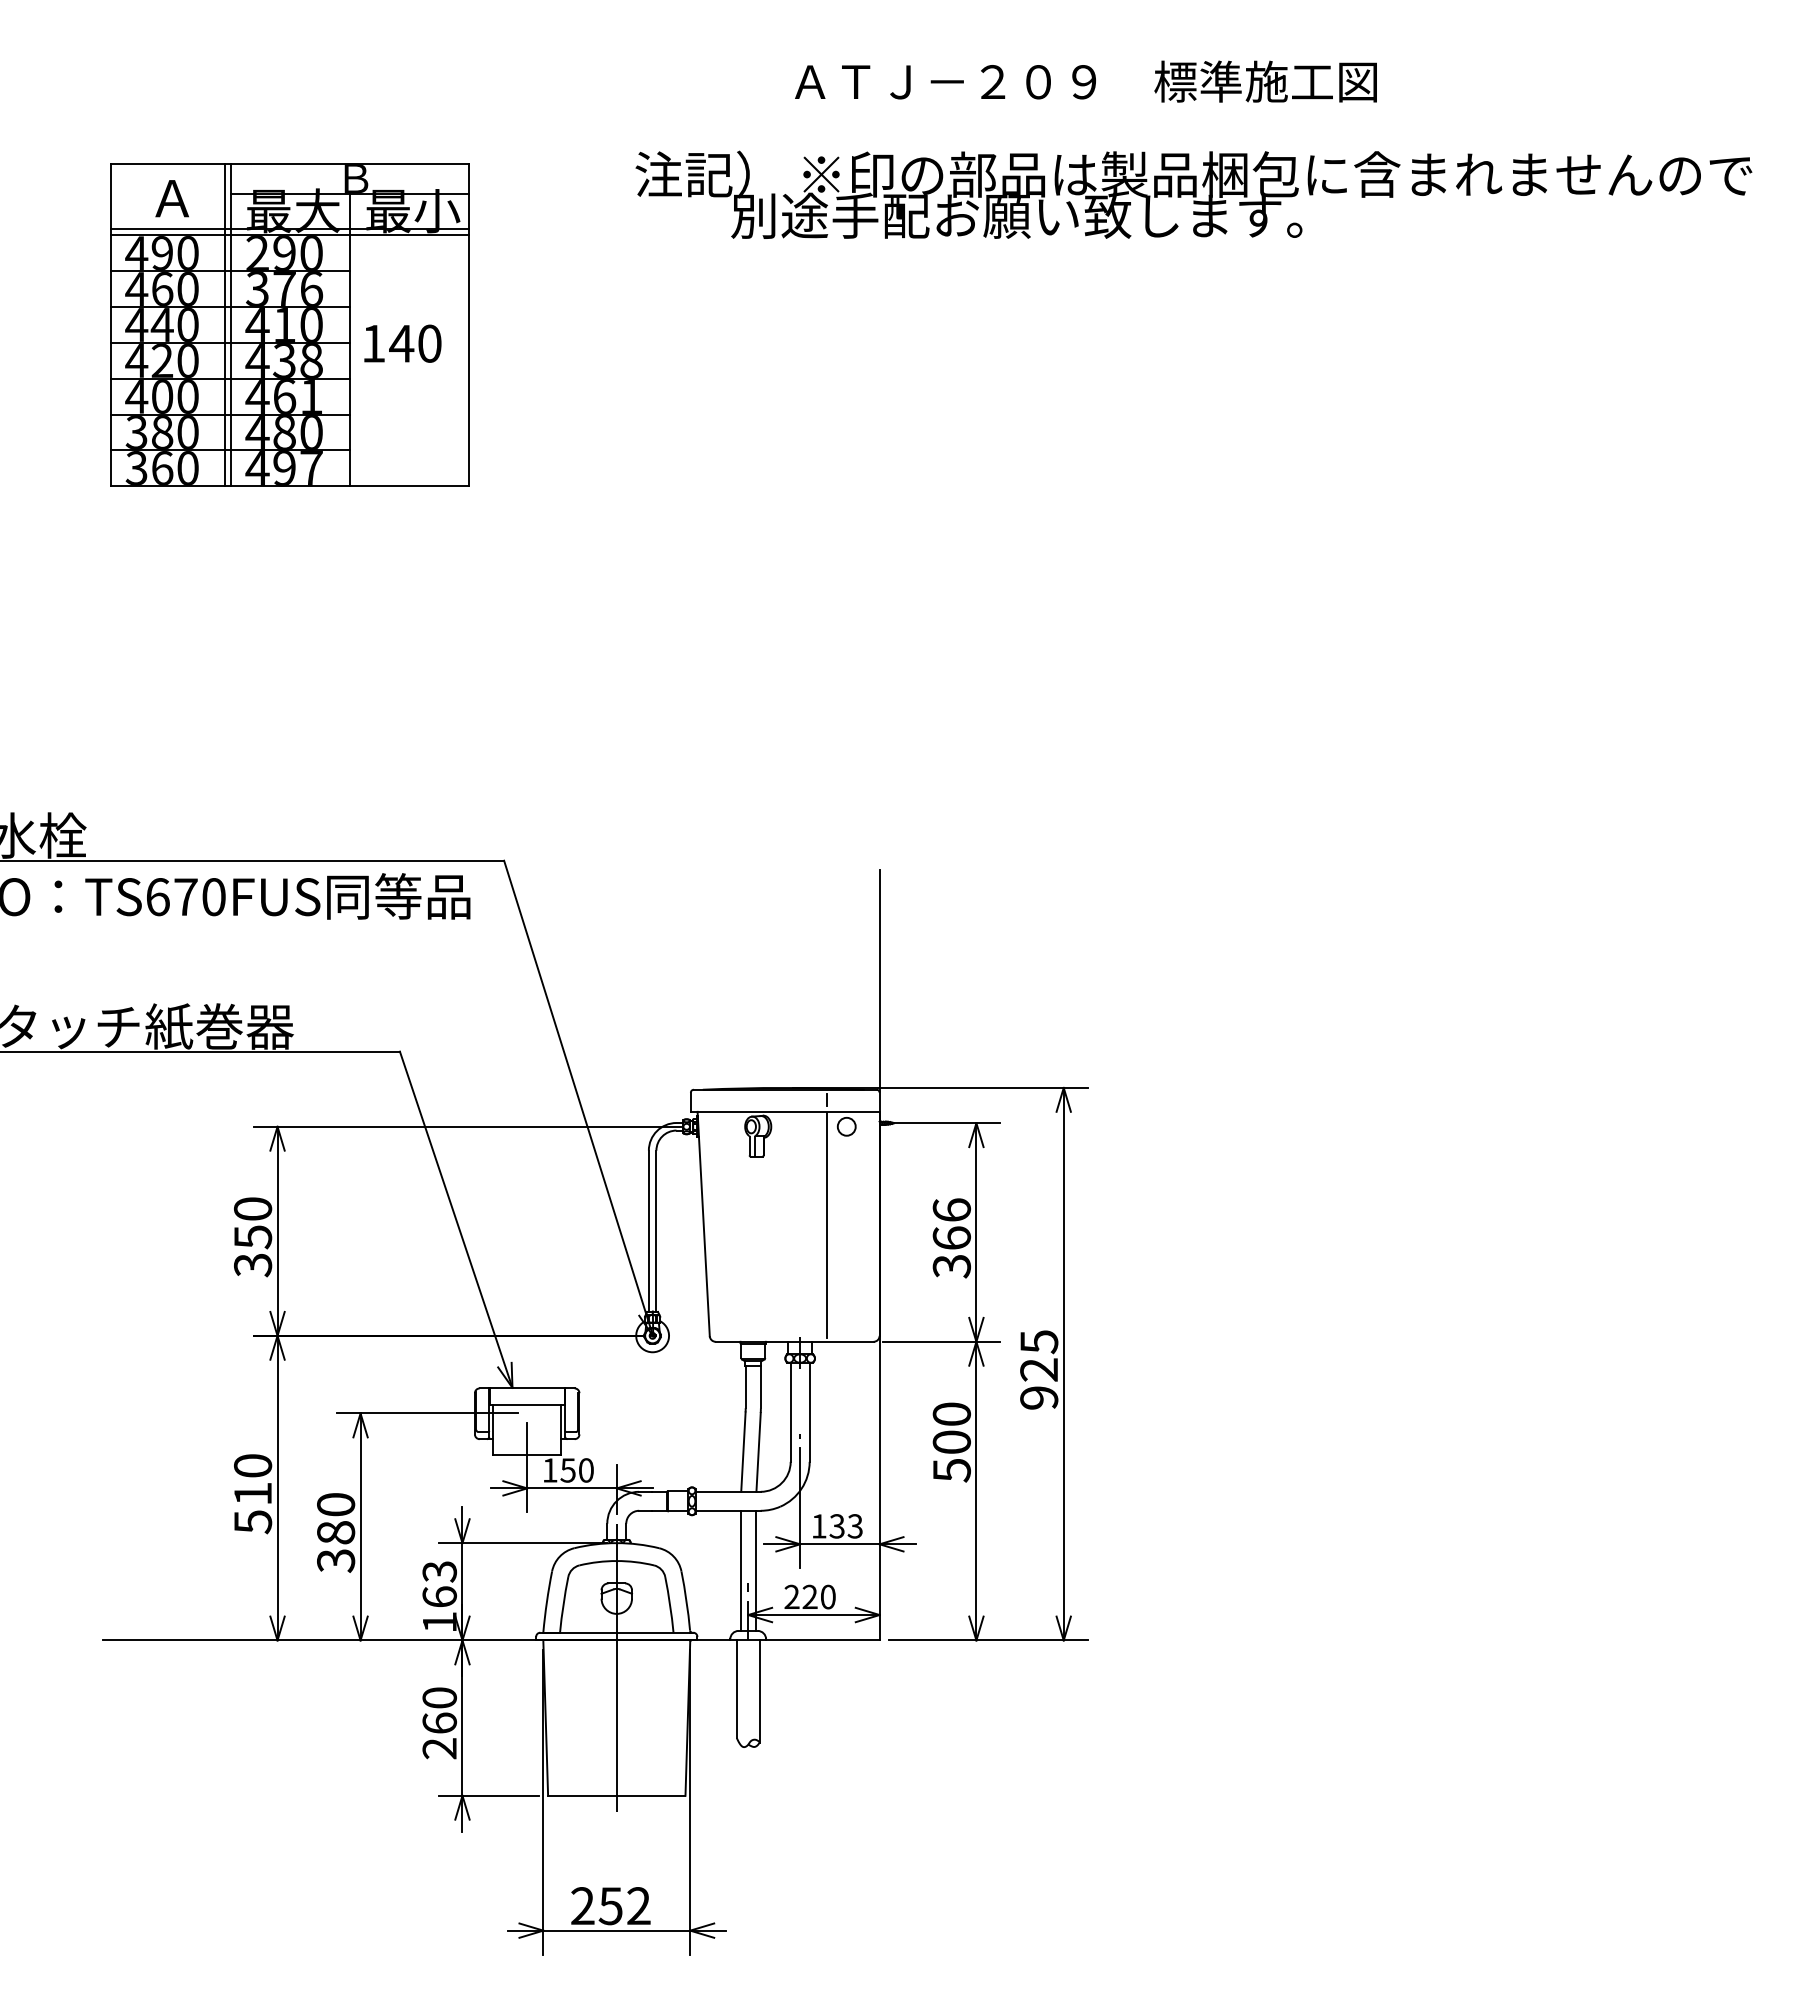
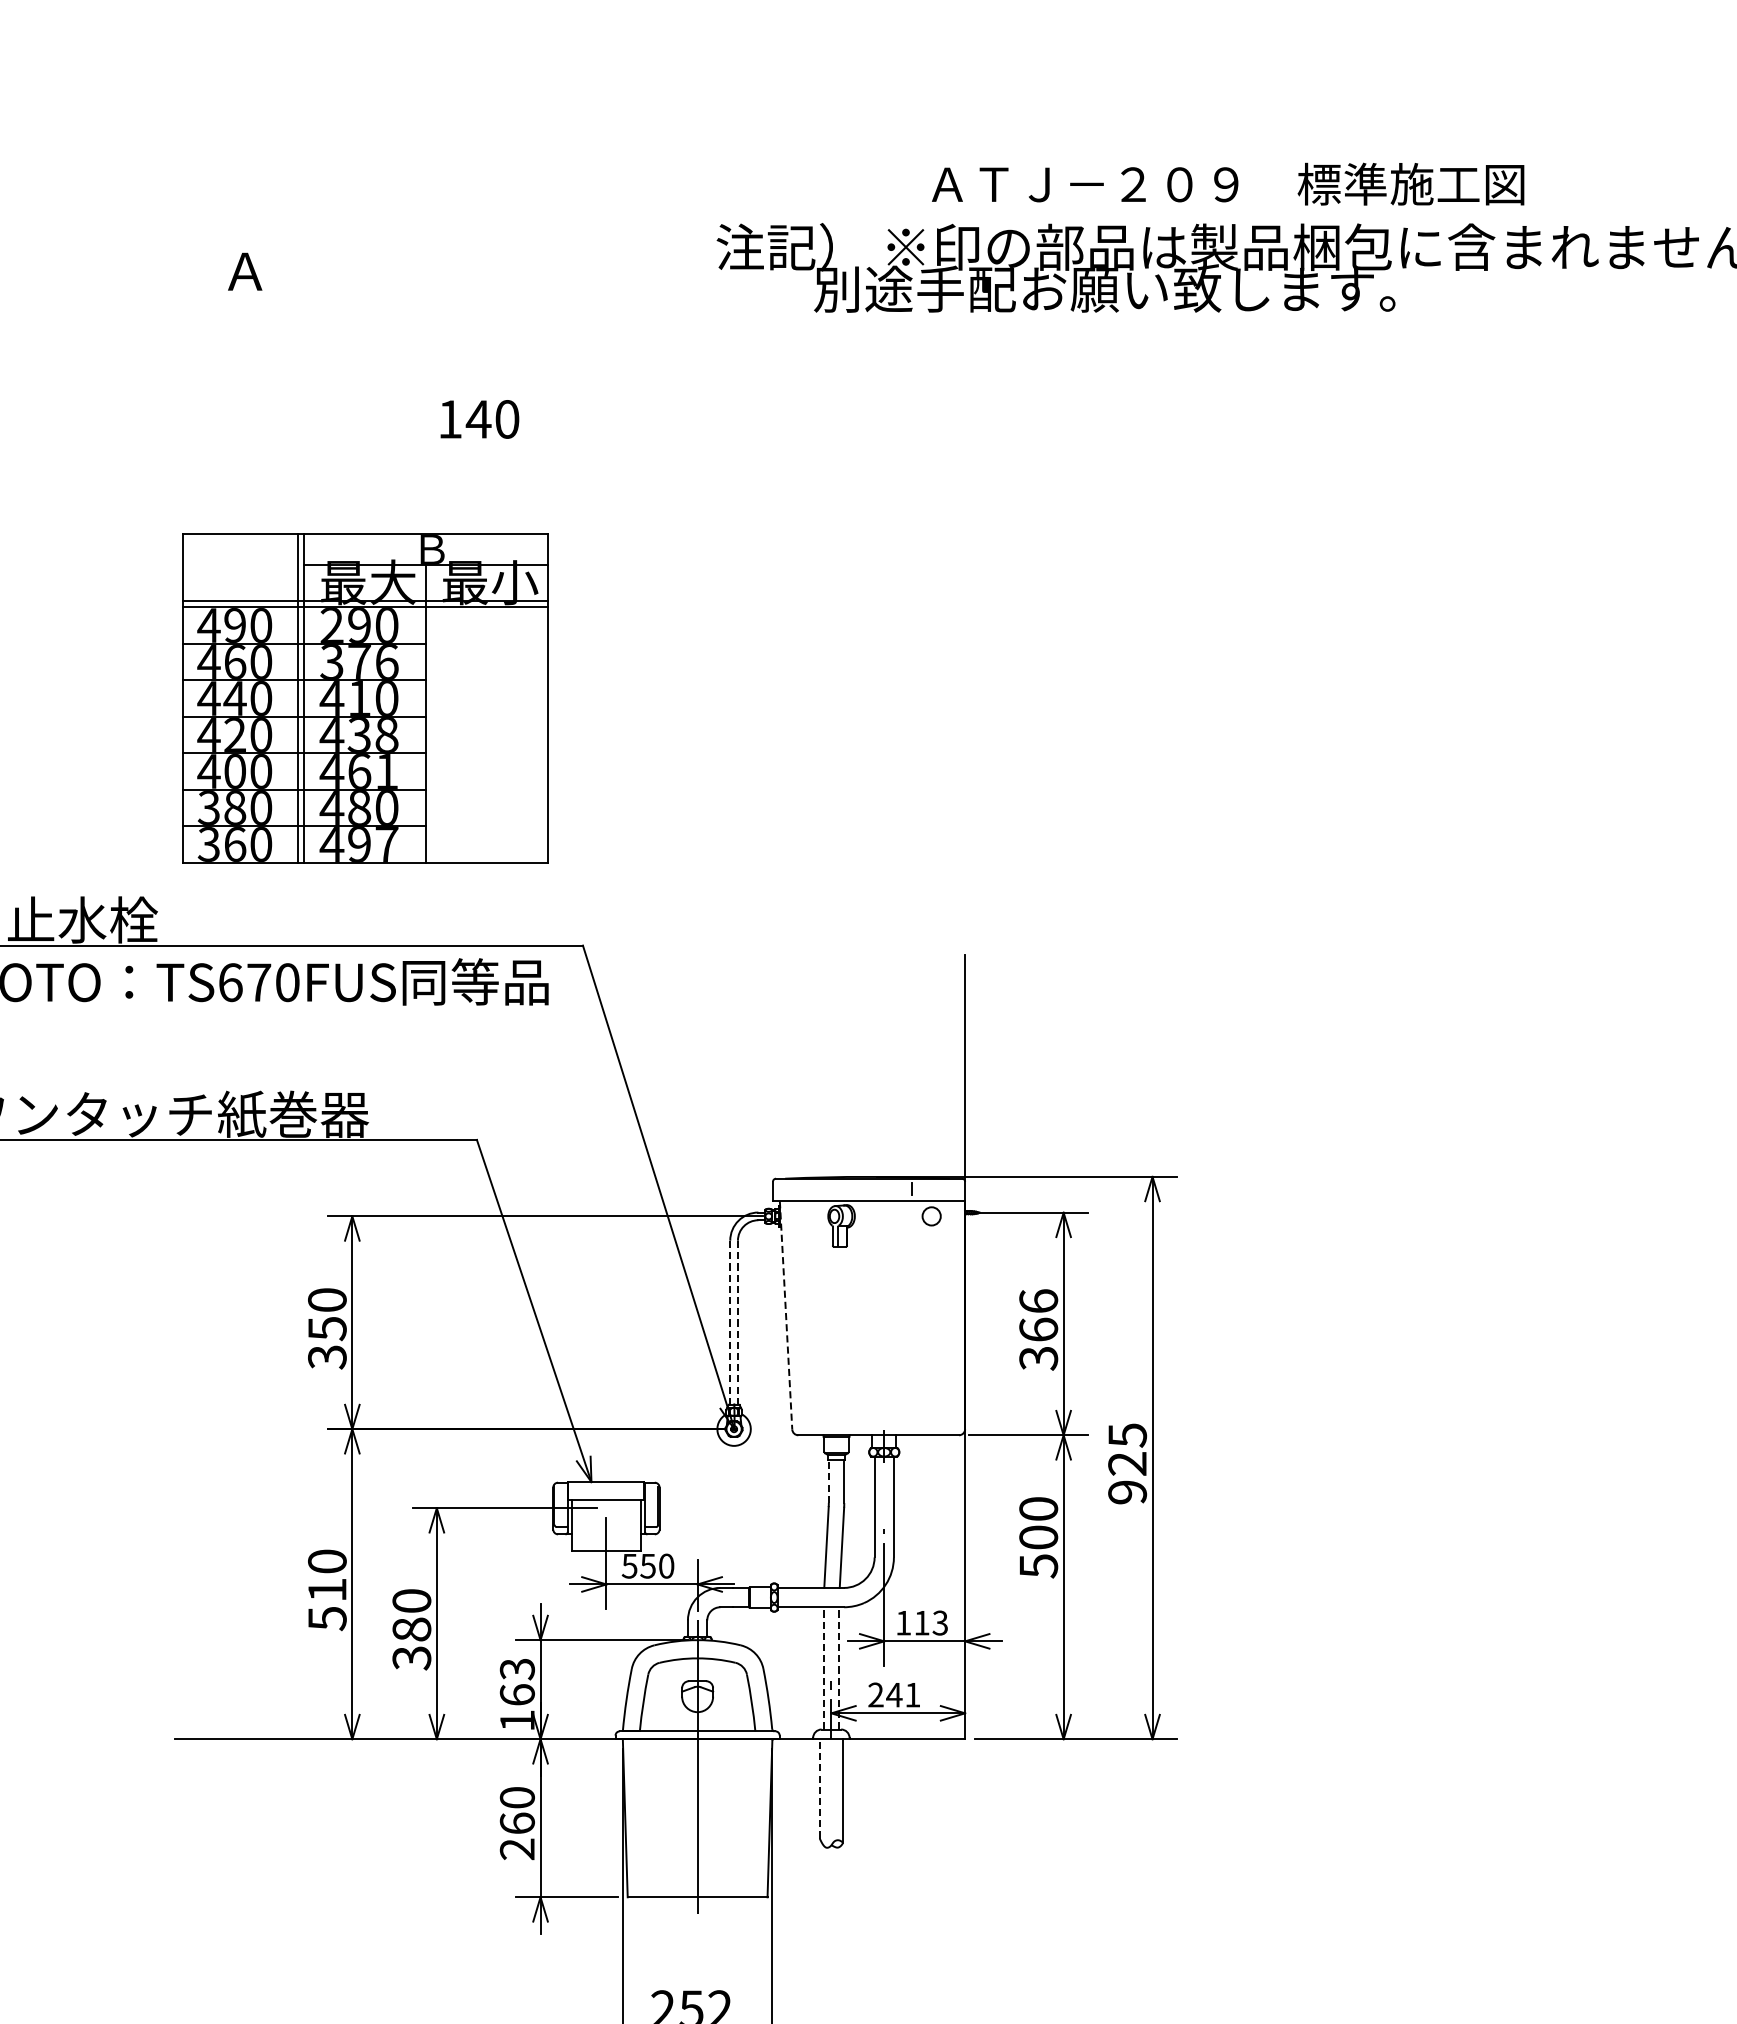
text: (1085, 81) -> (1227, 184), moved
part: (289, 324) -> (364, 698), moved
line: (703, 1224) -> (785, 1315), solid -> dashed
line: (827, 1225) -> (912, 1316), removed
line: (648, 1231) -> (729, 1322), solid -> dashed
line: (656, 1231) -> (738, 1322), solid -> dashed
line: (745, 1386) -> (828, 1480), solid -> dashed
text: (549, 1470) -> (629, 1566), 150 -> 550
text: (836, 1526) -> (921, 1623), 133 -> 113
line: (740, 1570) -> (823, 1668), solid -> dashed
line: (755, 1570) -> (838, 1668), solid -> dashed
text: (818, 1596) -> (902, 1694), 220 -> 241
line: (736, 1689) -> (819, 1789), solid -> dashed

